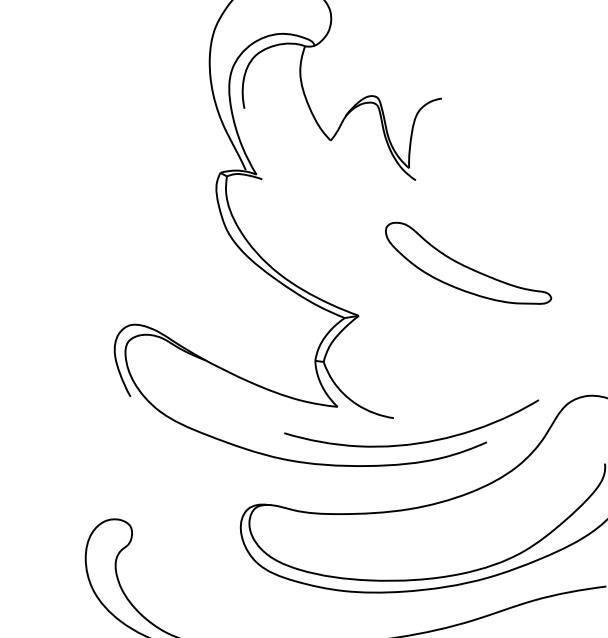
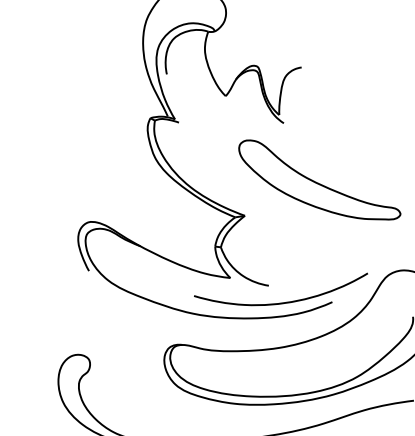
part: (468, 262) -> (319, 179), size x1.43

